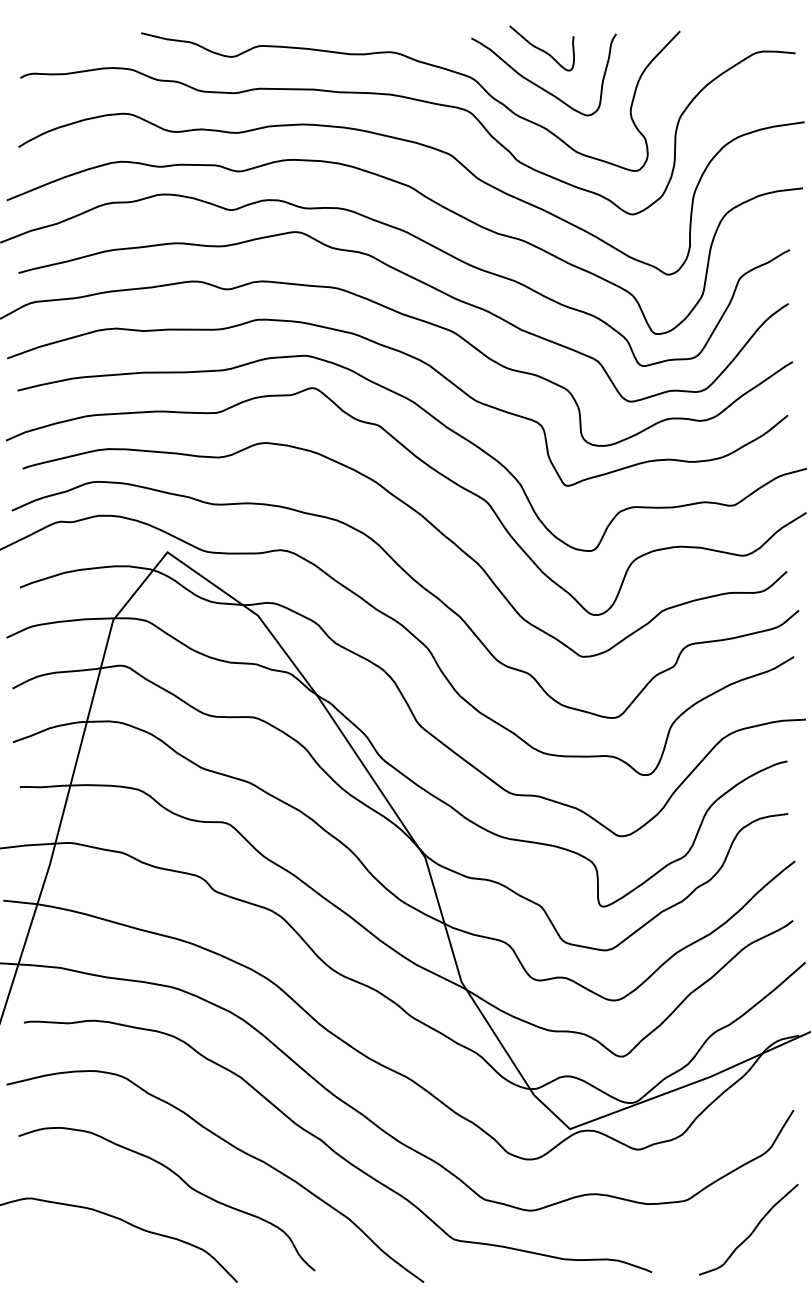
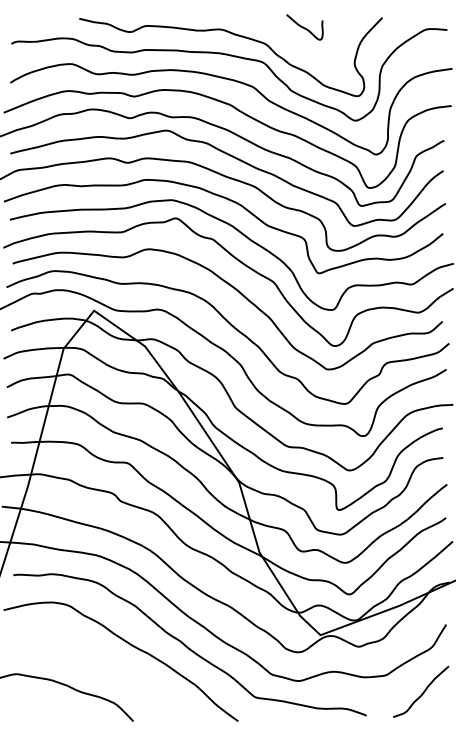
curve: (536, 82) -> (301, 46), removed
curve: (182, 1183) -> (102, 665), removed

